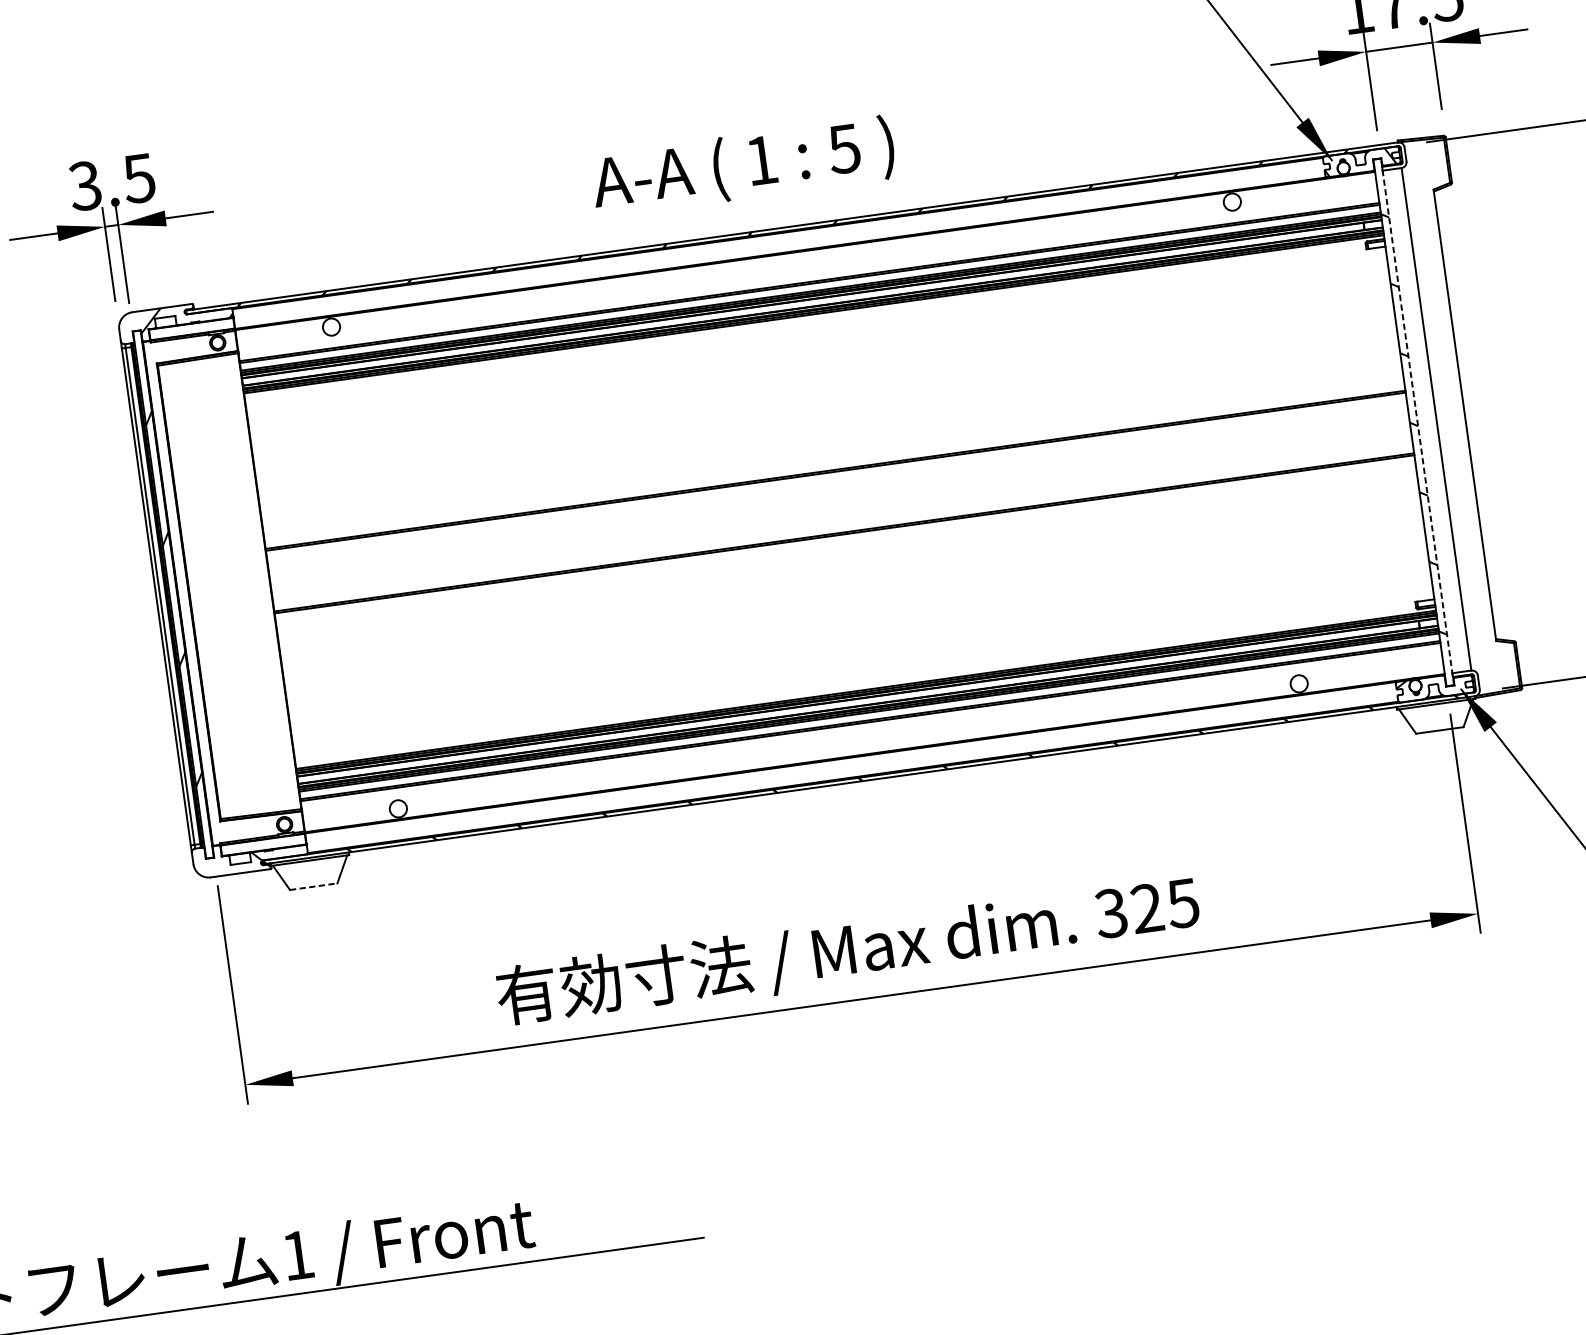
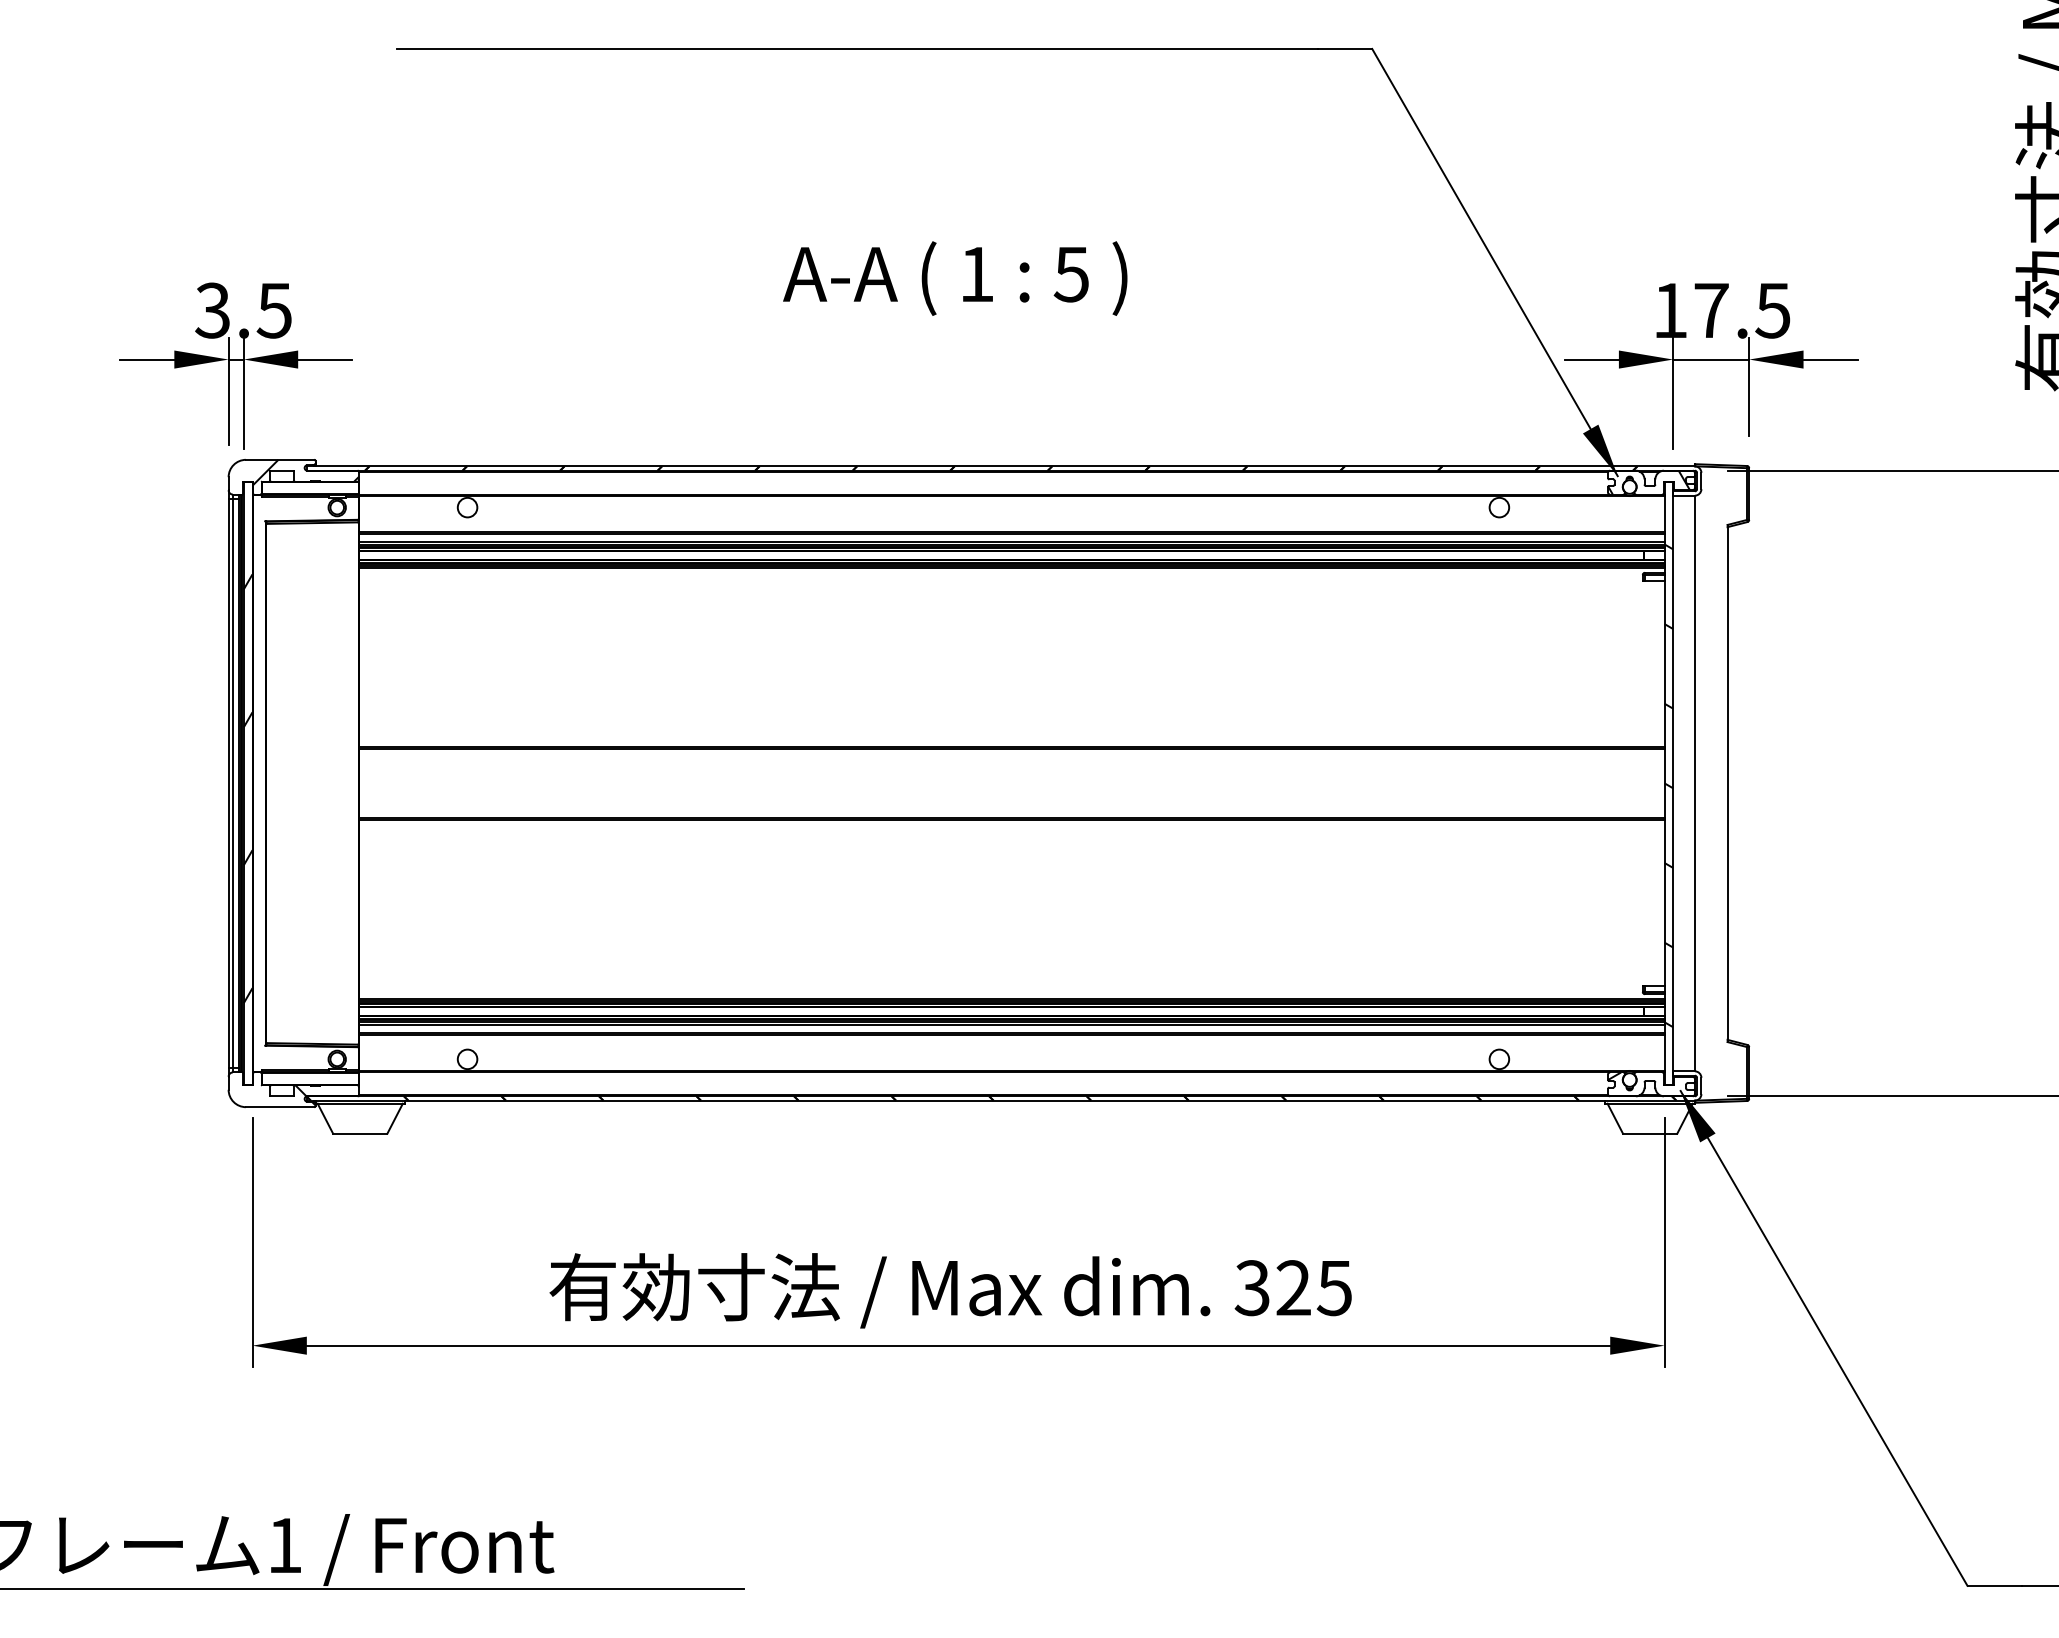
text: (743, 166) -> (955, 278), moved
line: (1417, 421) -> (1673, 783), dashed -> solid
line: (313, 886) -> (360, 1133), dashed -> solid

